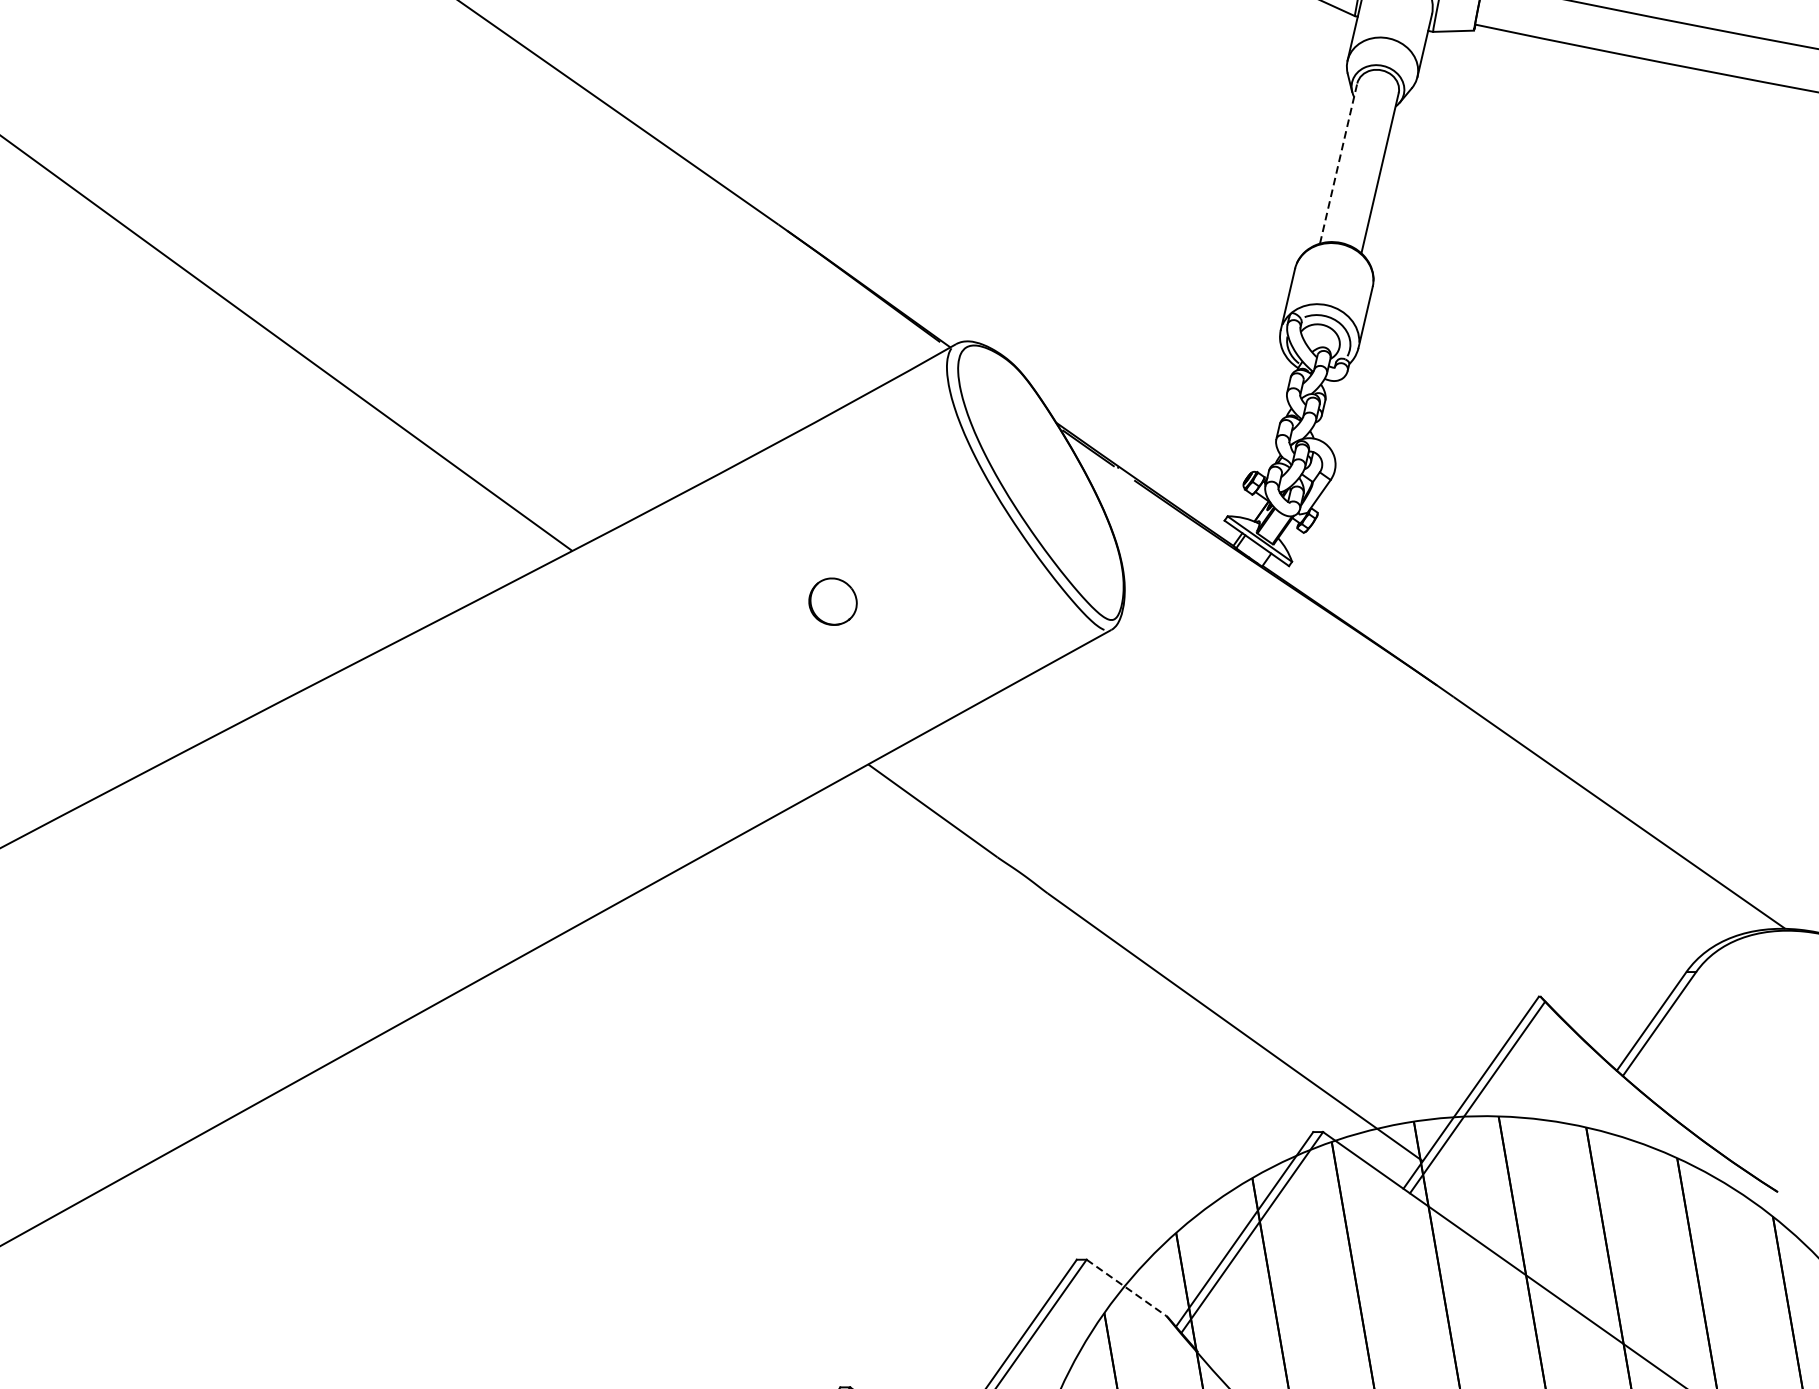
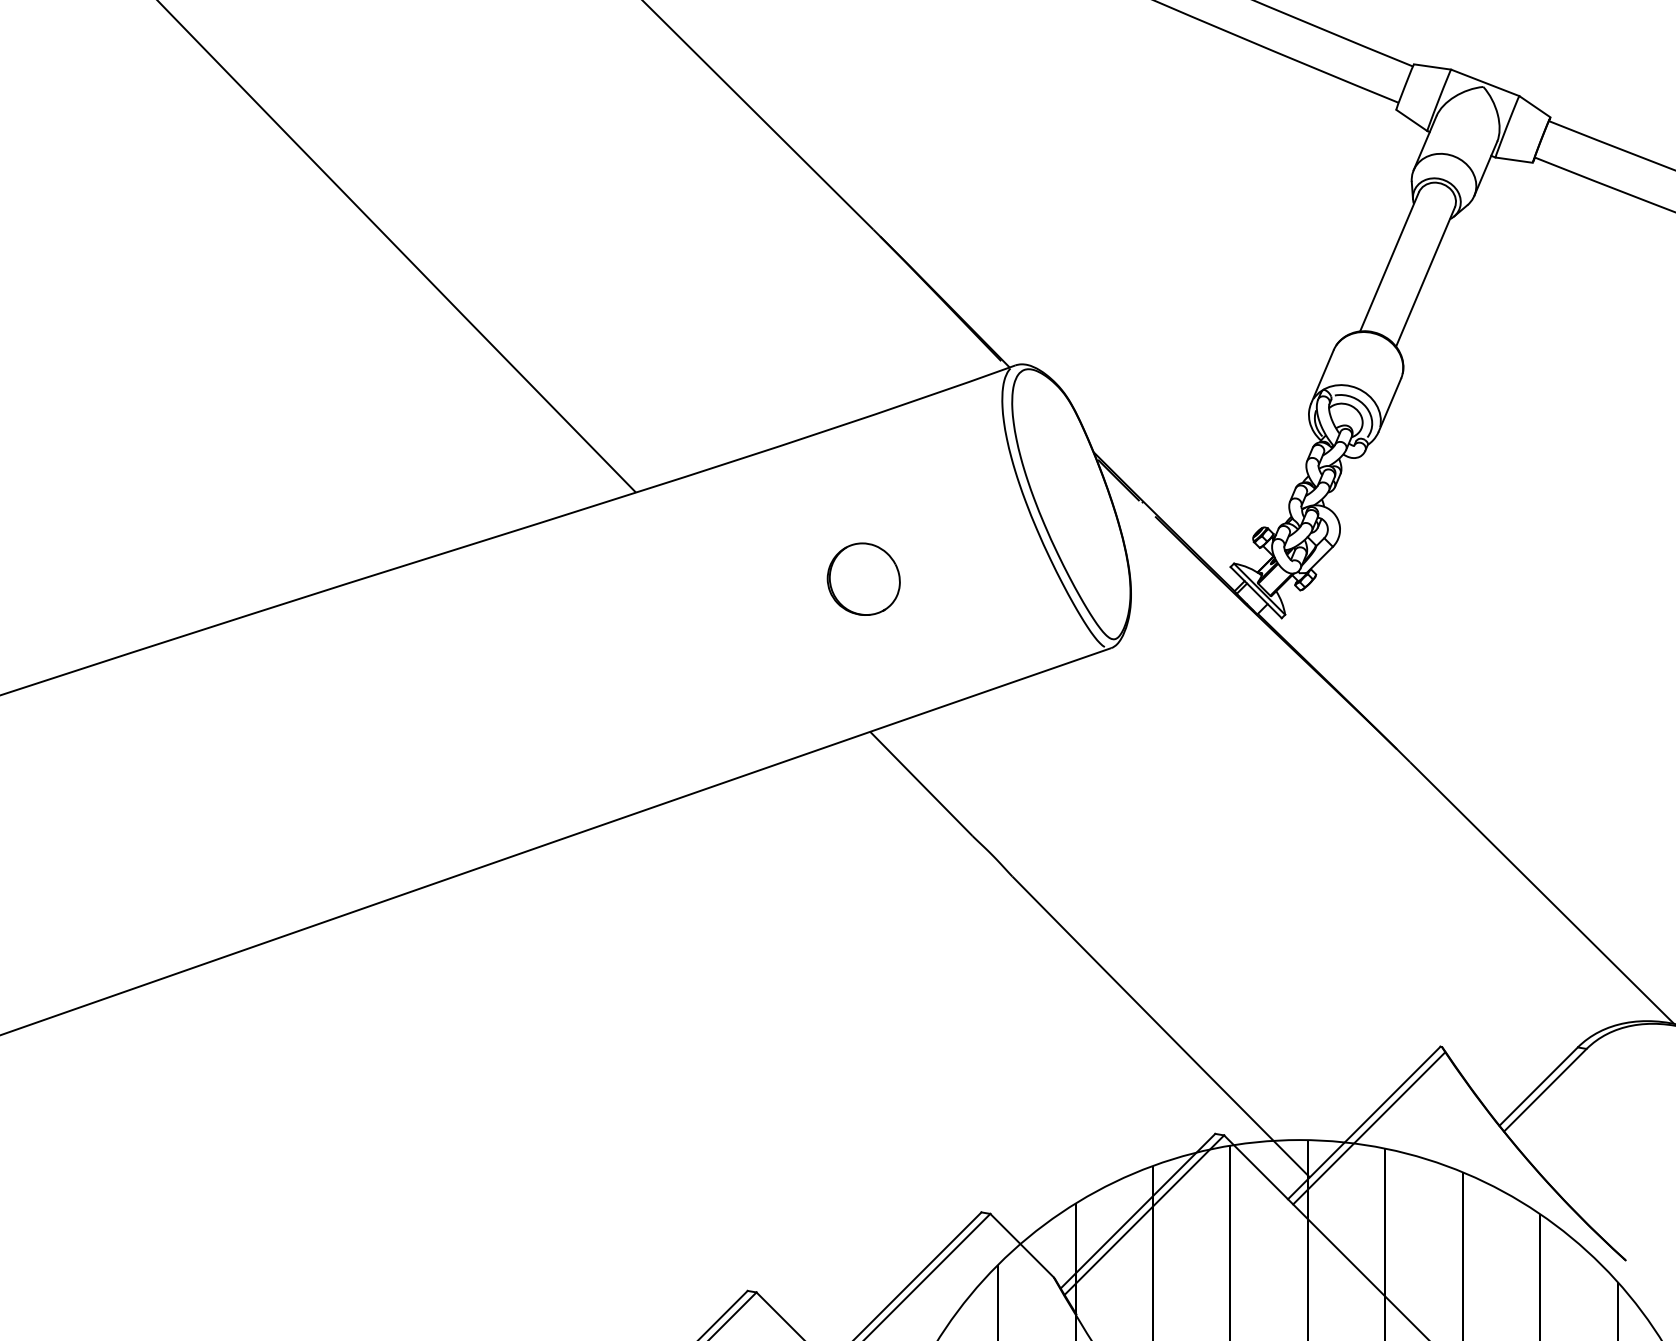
line: (1338, 163) -> (1389, 261), dashed -> solid
part: (832, 601) -> (863, 578), size x1.67
line: (1126, 1287) -> (1022, 1245), dashed -> solid

